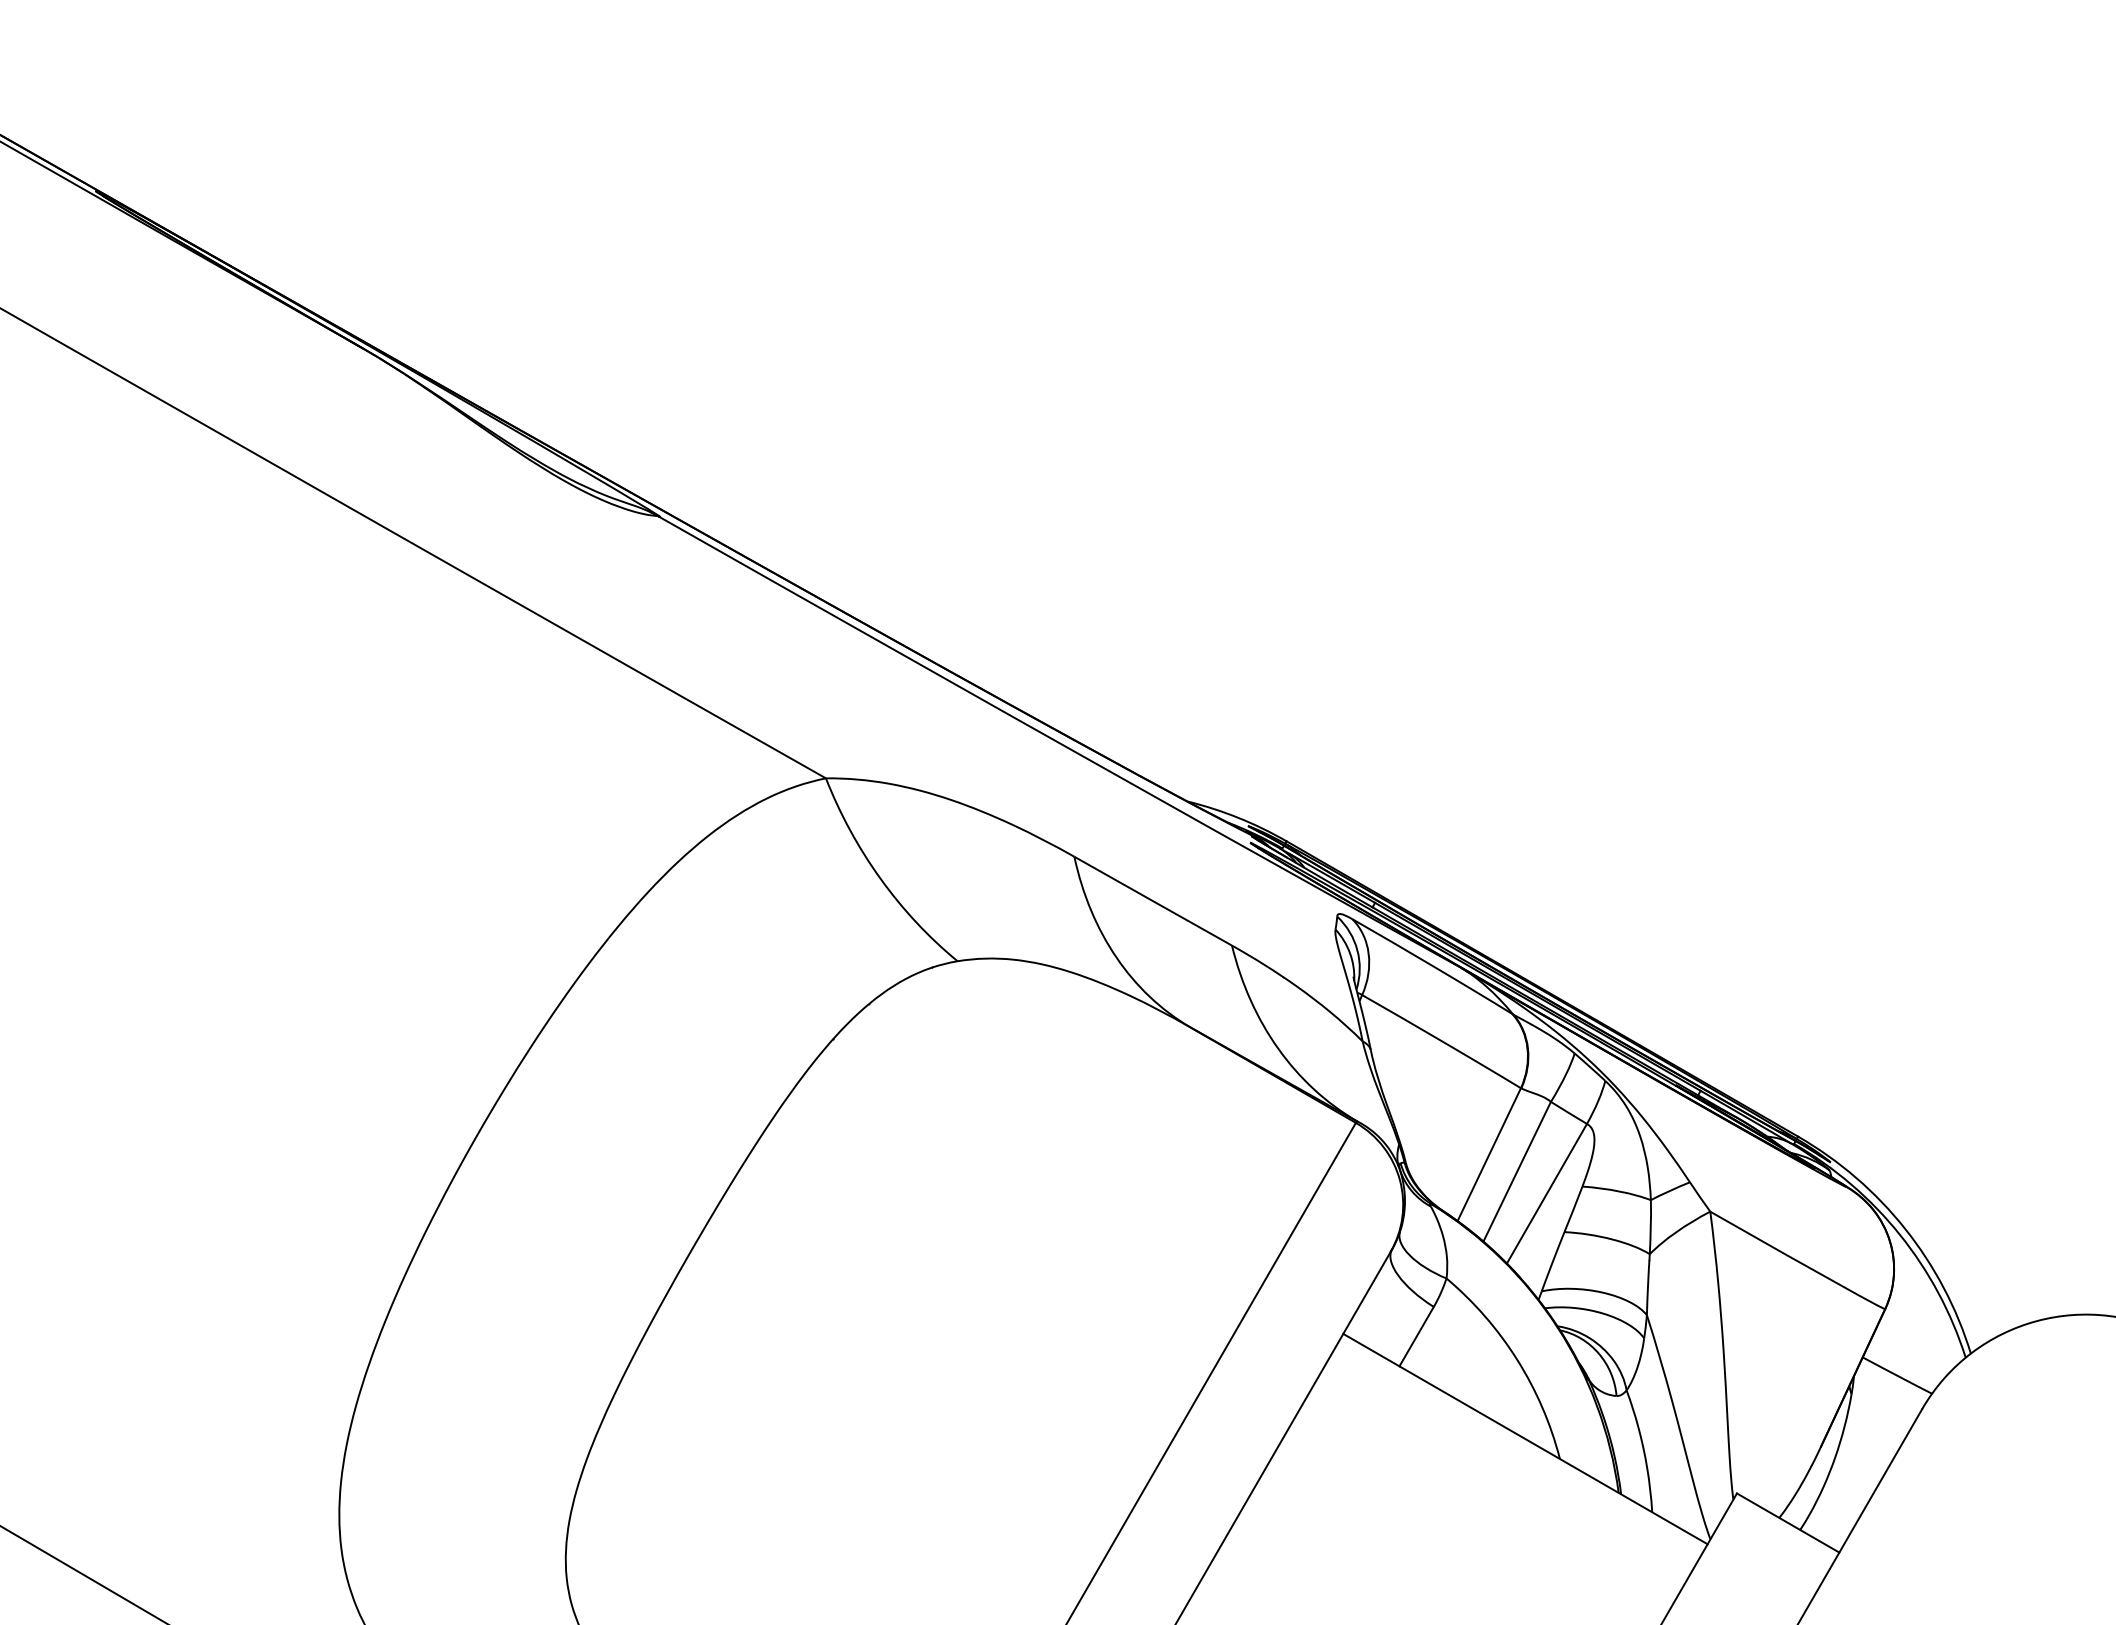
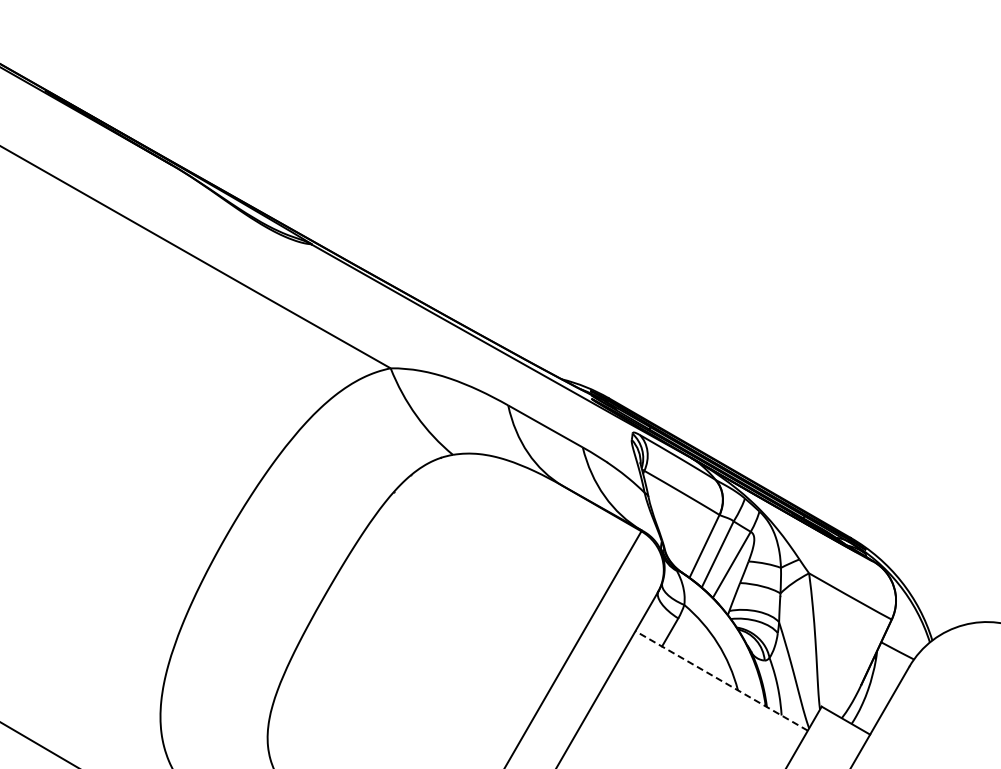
line: (1525, 1438) -> (721, 680), solid -> dashed

